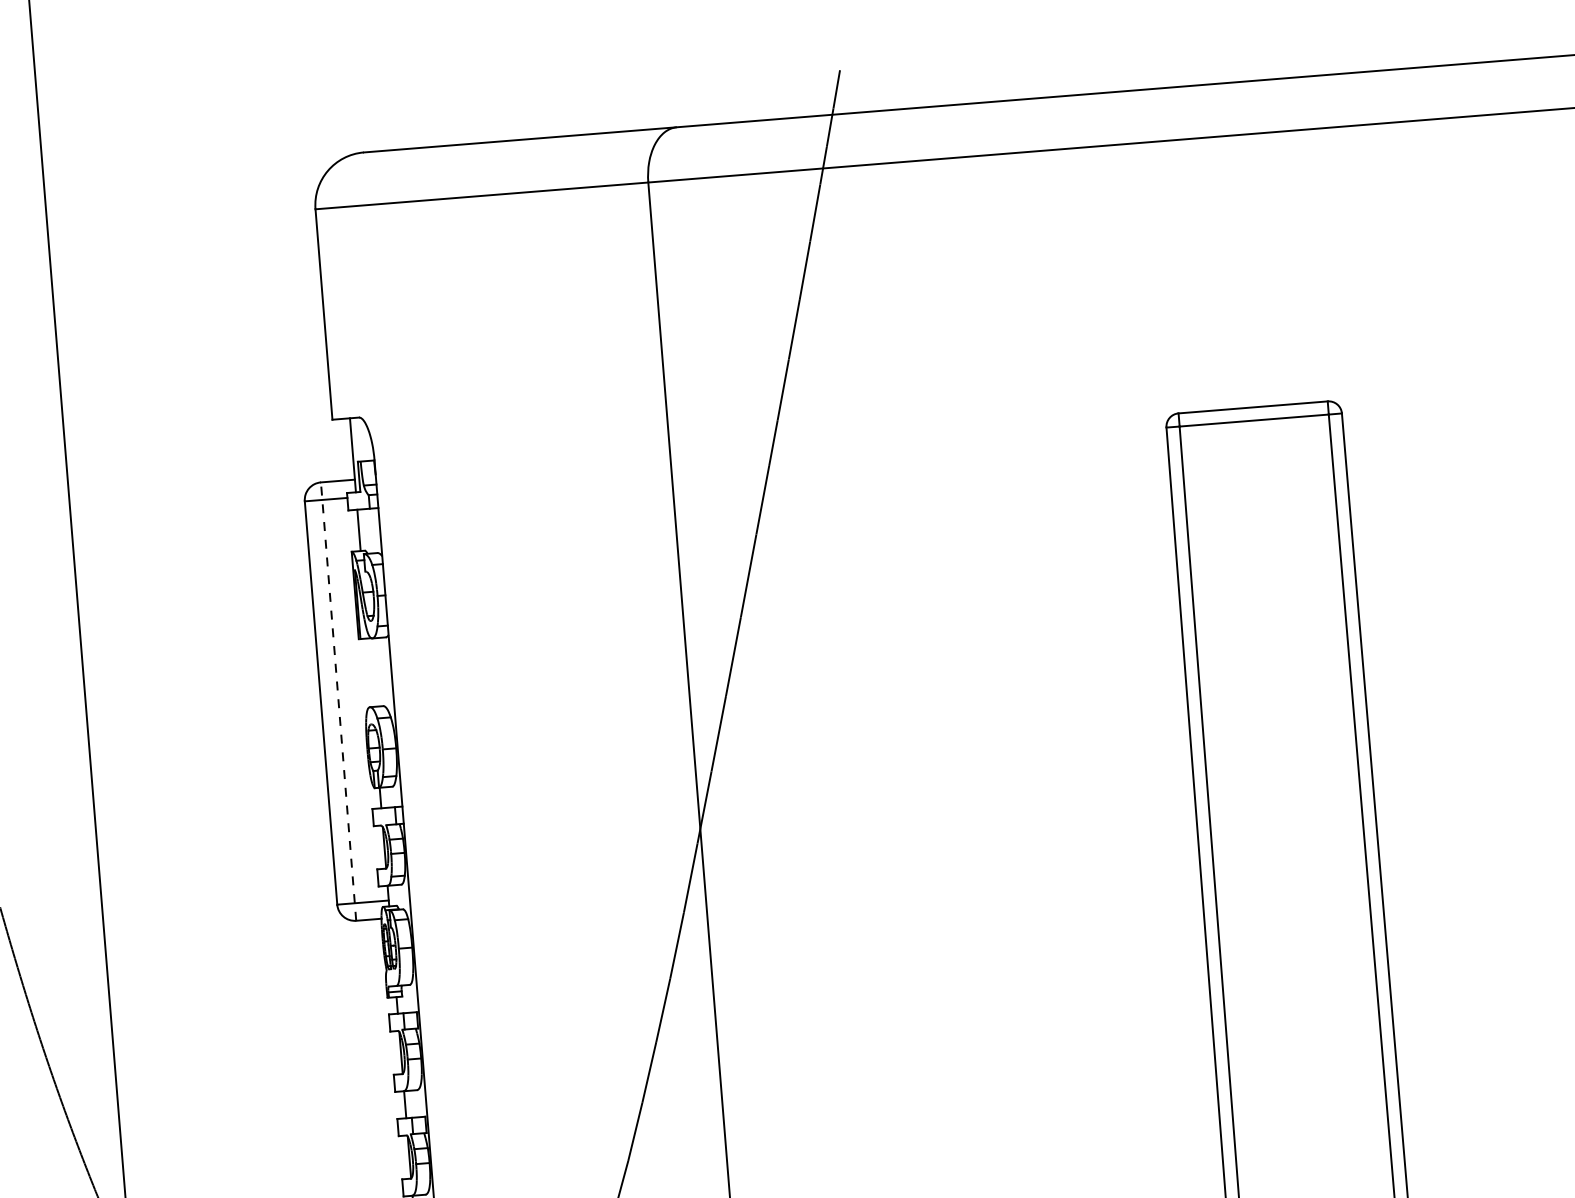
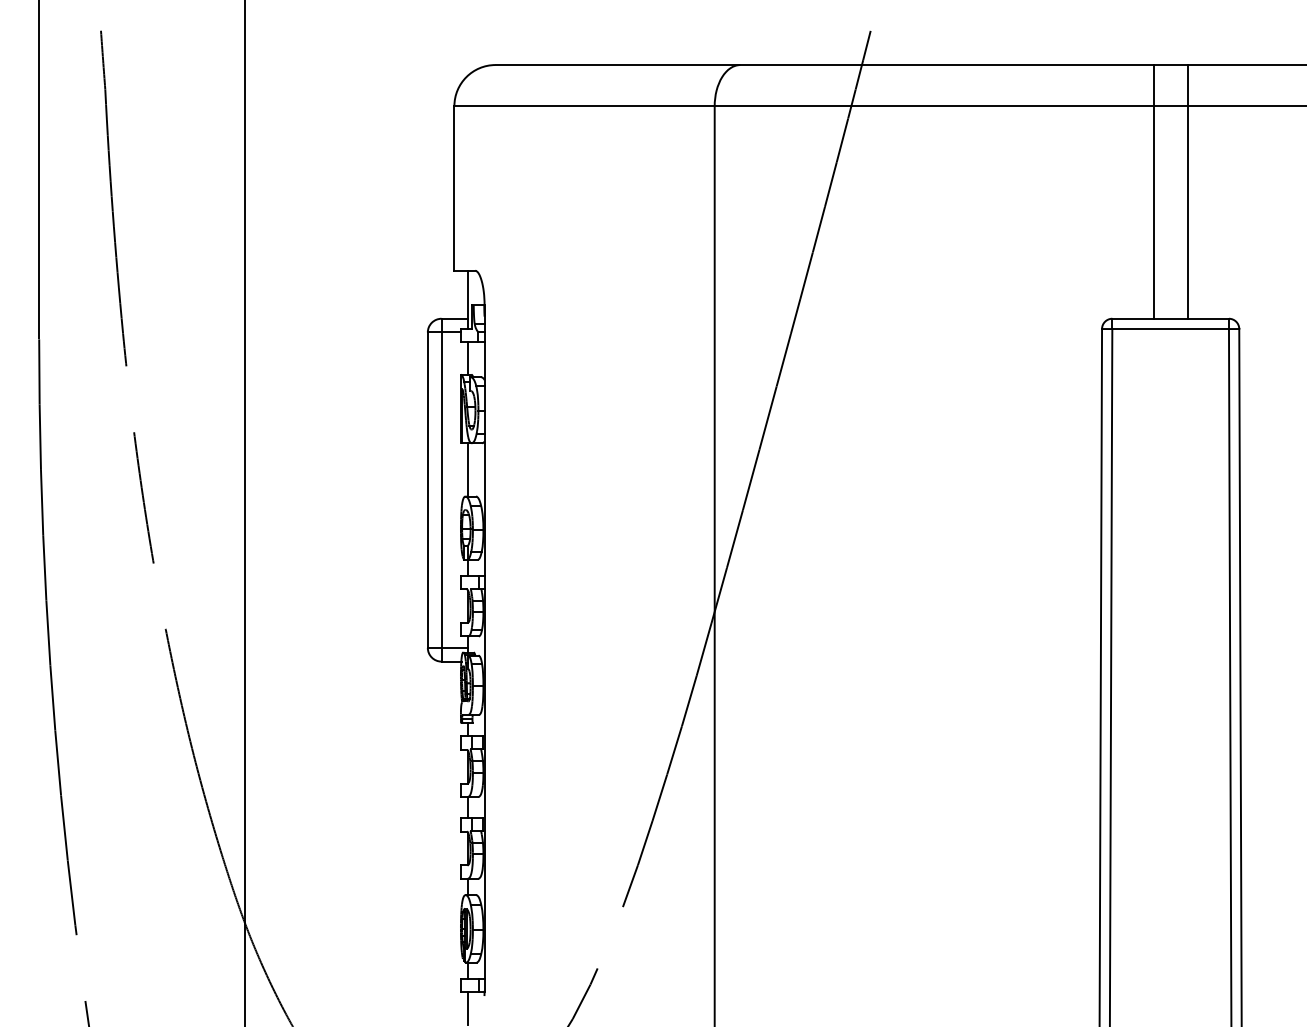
line: (1261, 242) -> (1187, 191), added
line: (1218, 246) -> (1153, 191), added
line: (370, 672) -> (468, 469), added
line: (338, 700) -> (441, 489), dashed -> solid

